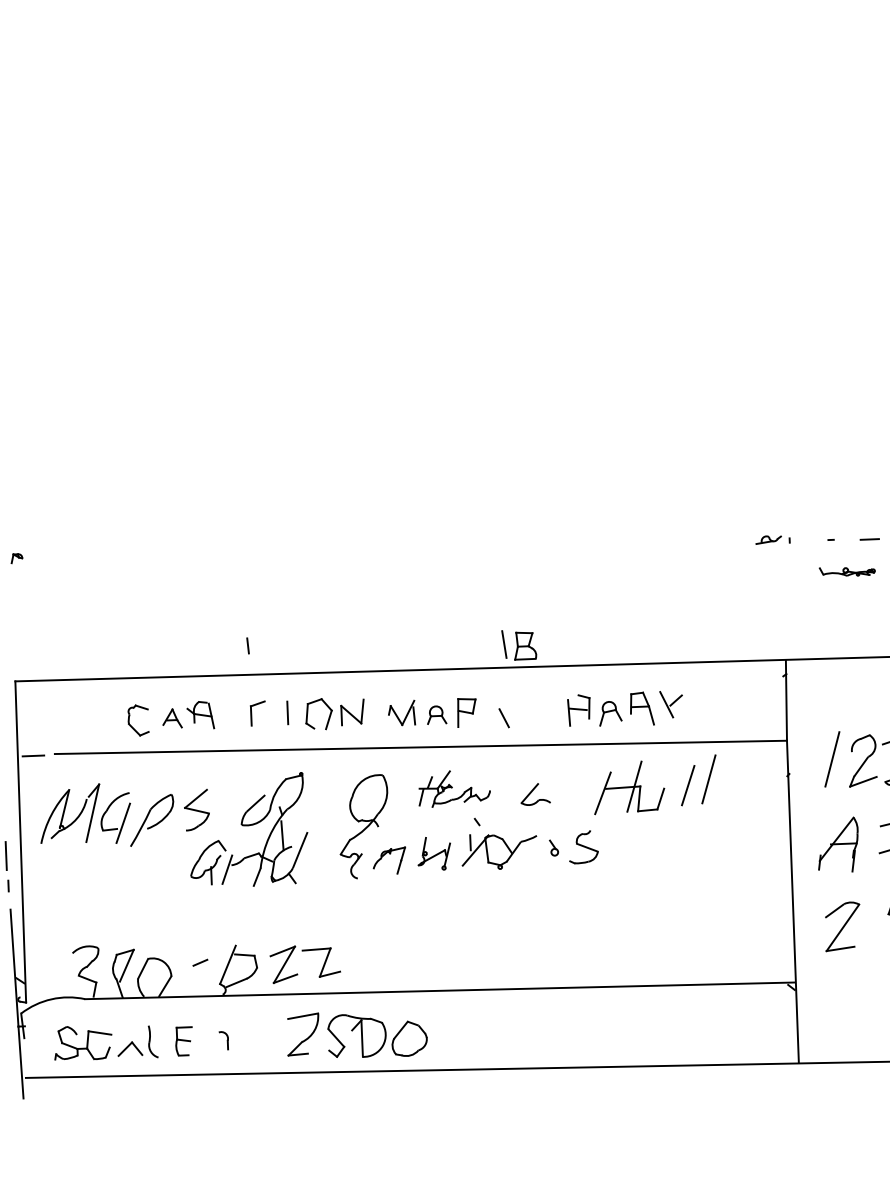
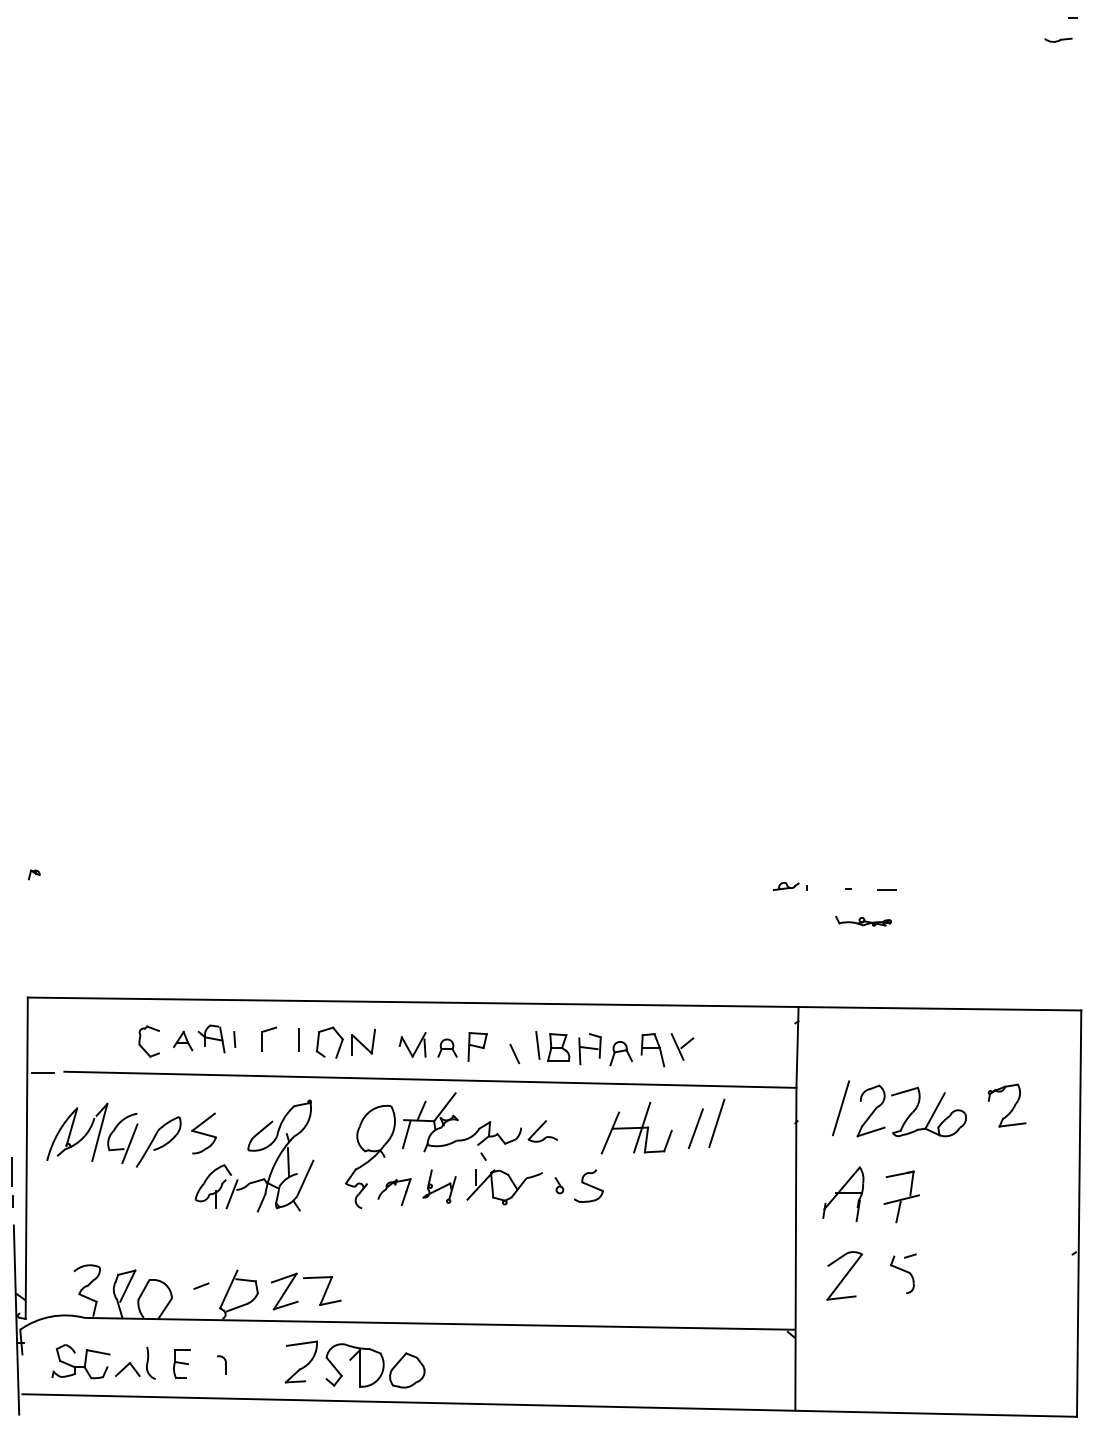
line: (247, 645) -> (234, 1039), moved
part: (519, 645) -> (552, 1046), moved
part: (454, 788) -> (462, 1122), size x1.67

